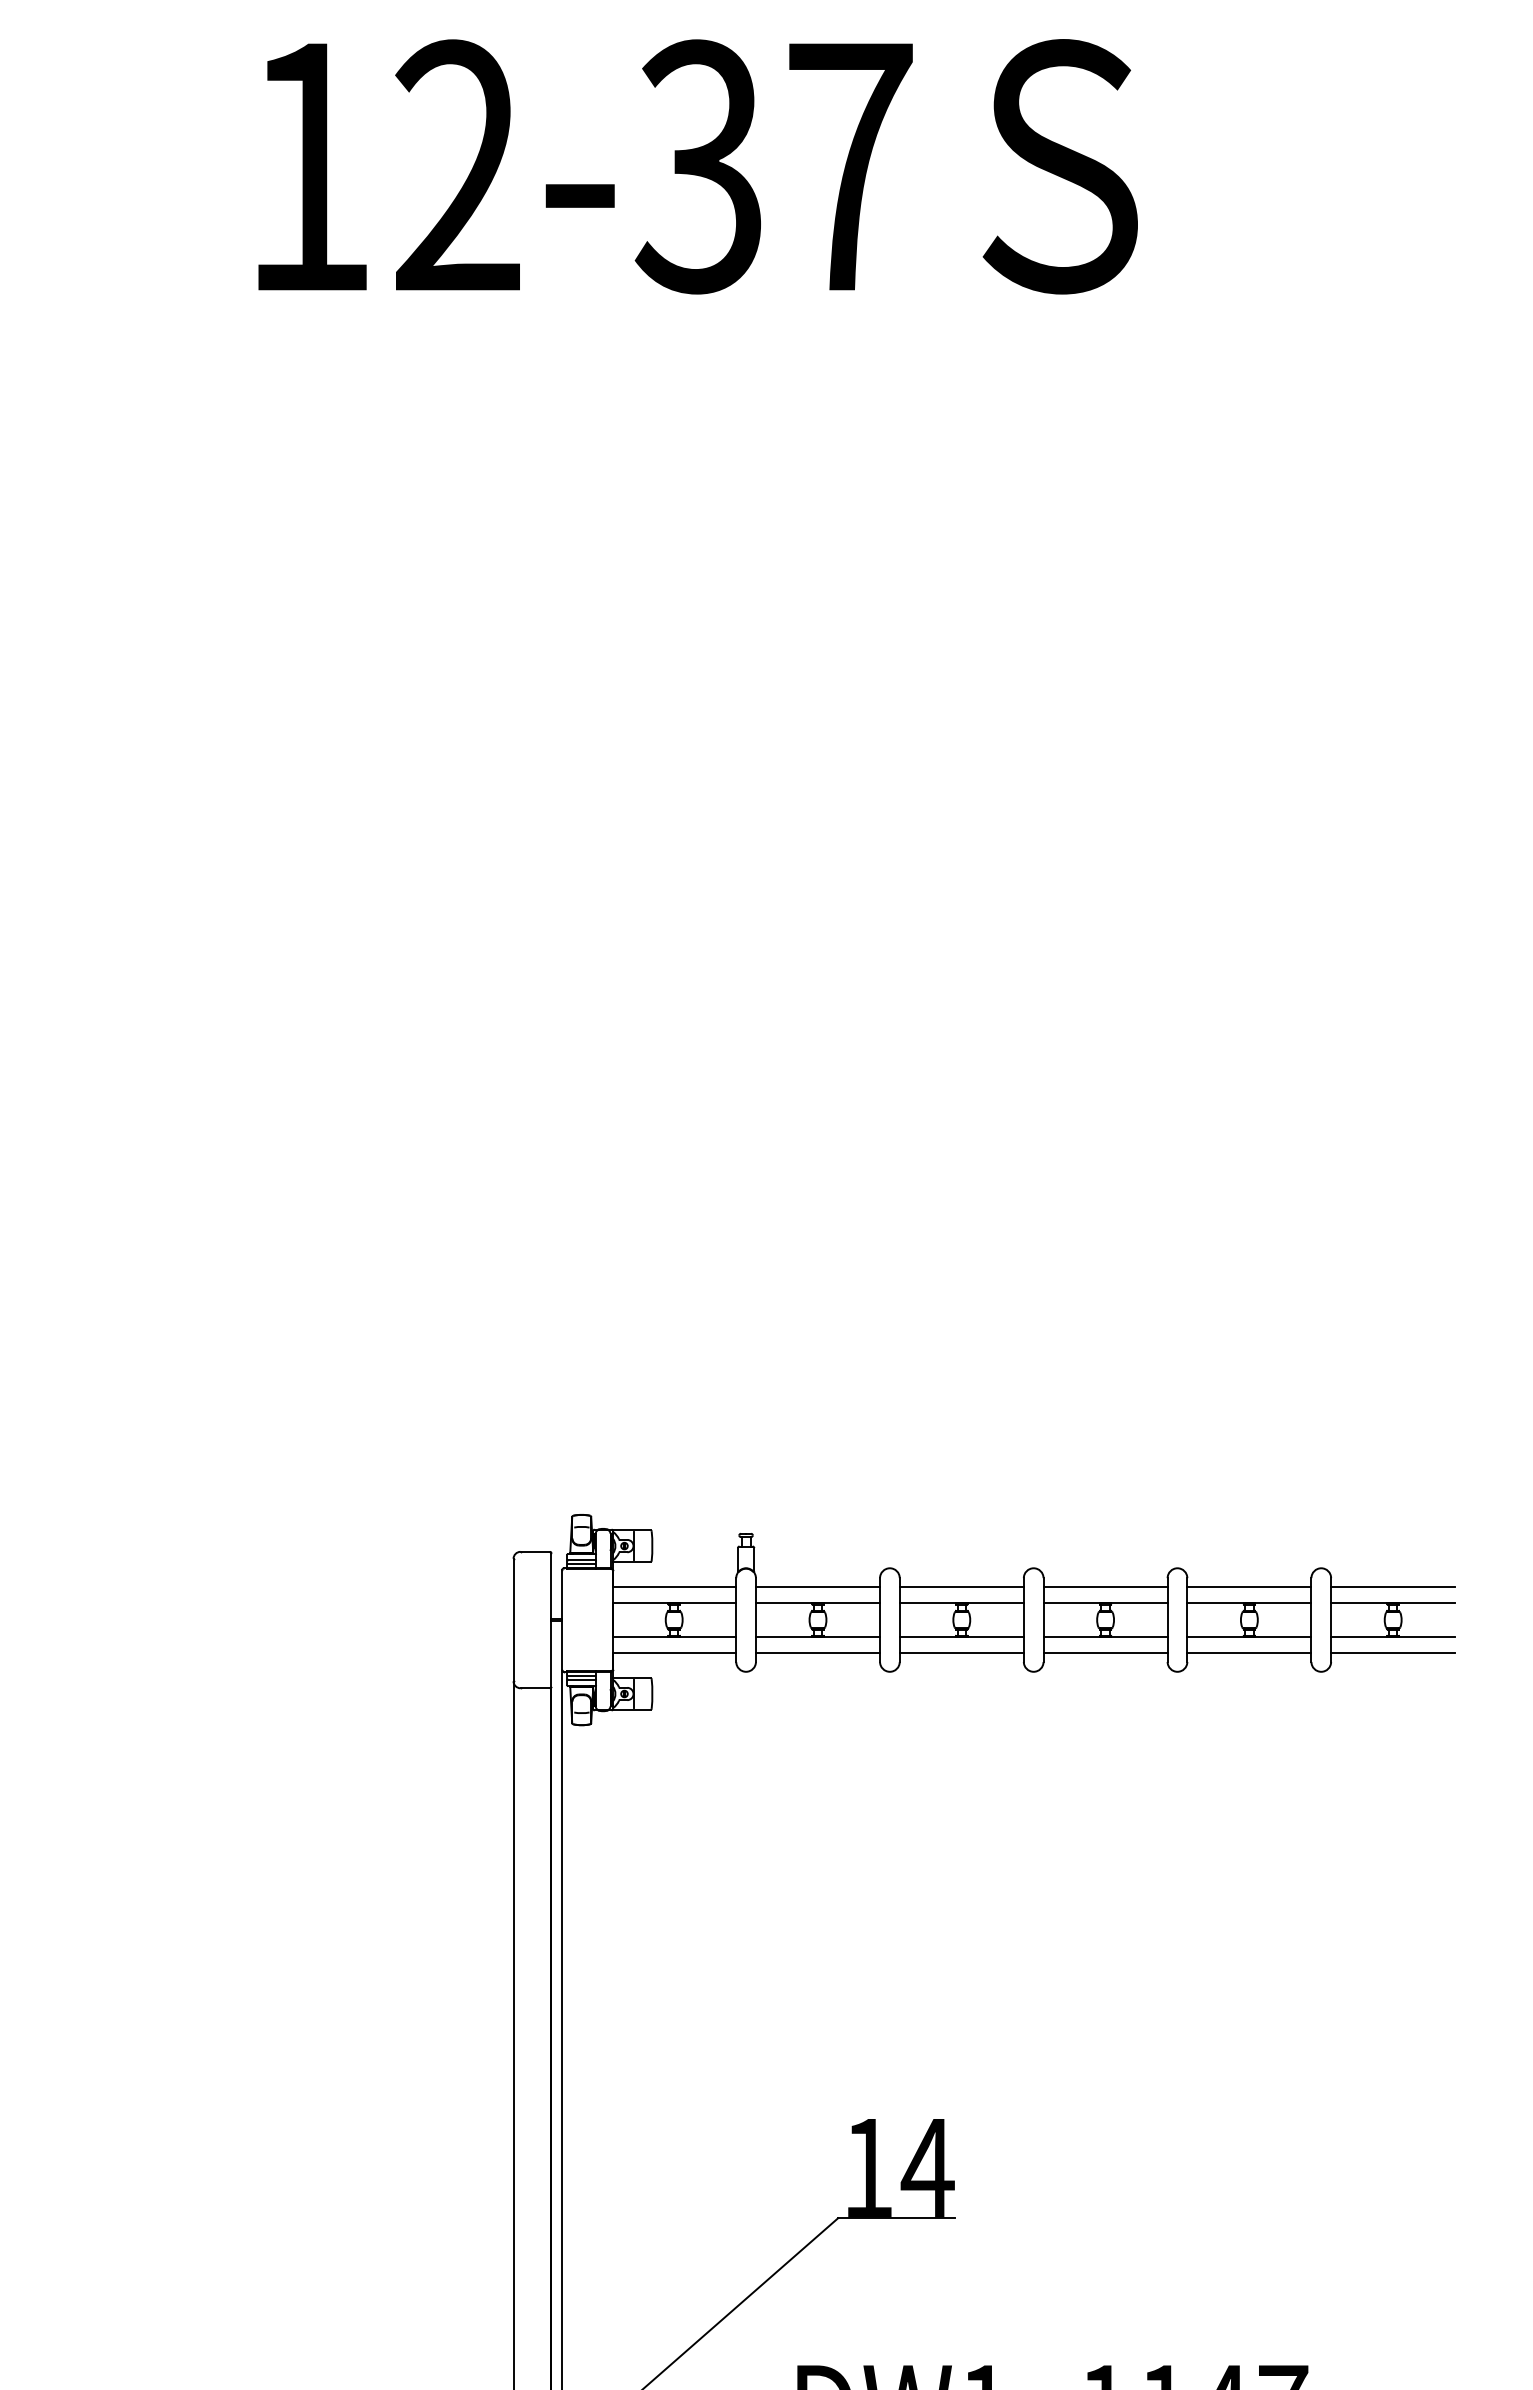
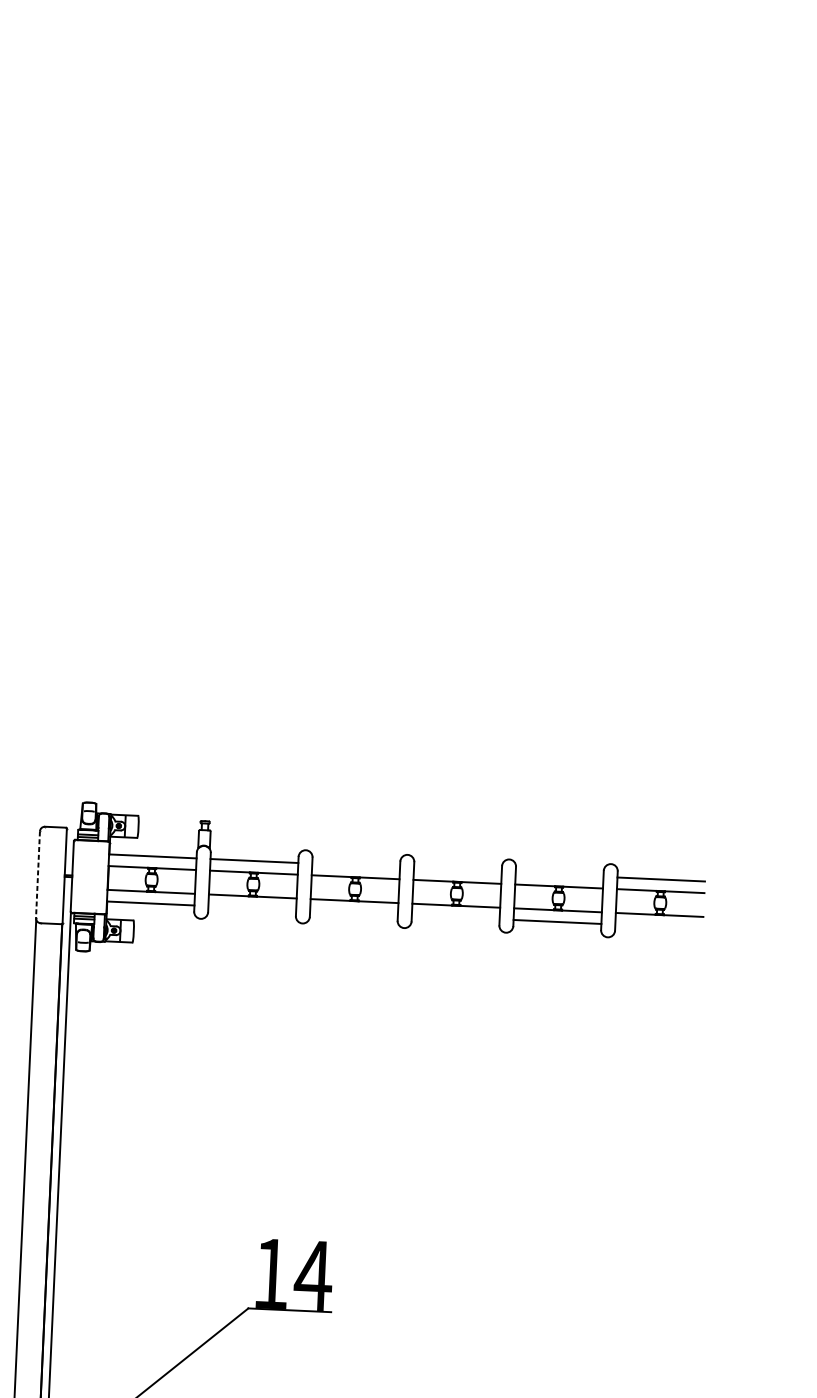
line: (961, 1586) -> (355, 865), removed
line: (1105, 1586) -> (457, 870), removed
line: (1249, 1586) -> (559, 874), removed
line: (513, 1620) -> (37, 875), solid -> dashed
line: (817, 1653) -> (251, 908), removed
line: (961, 1653) -> (353, 912), removed
line: (1105, 1653) -> (455, 917), removed
line: (1392, 1653) -> (658, 926), removed

